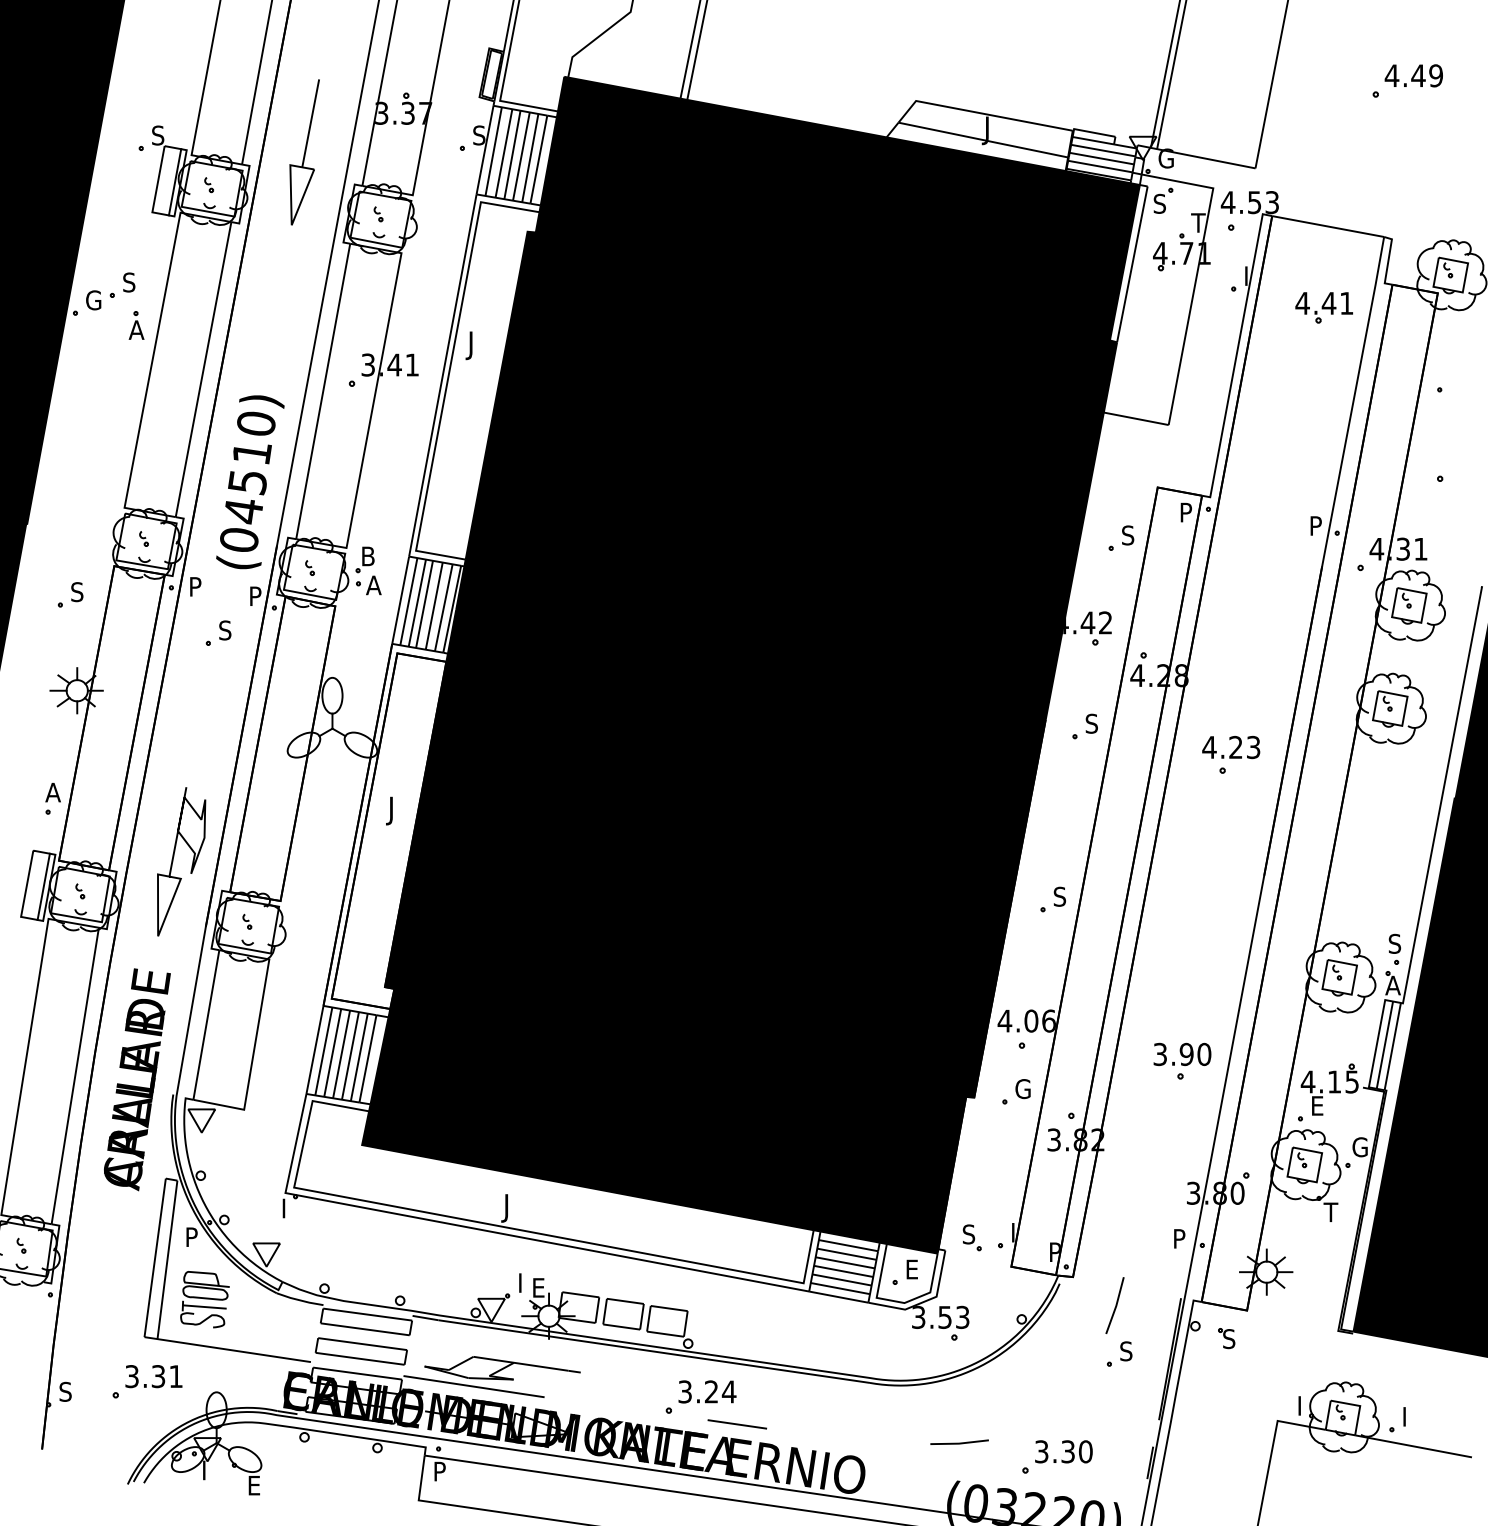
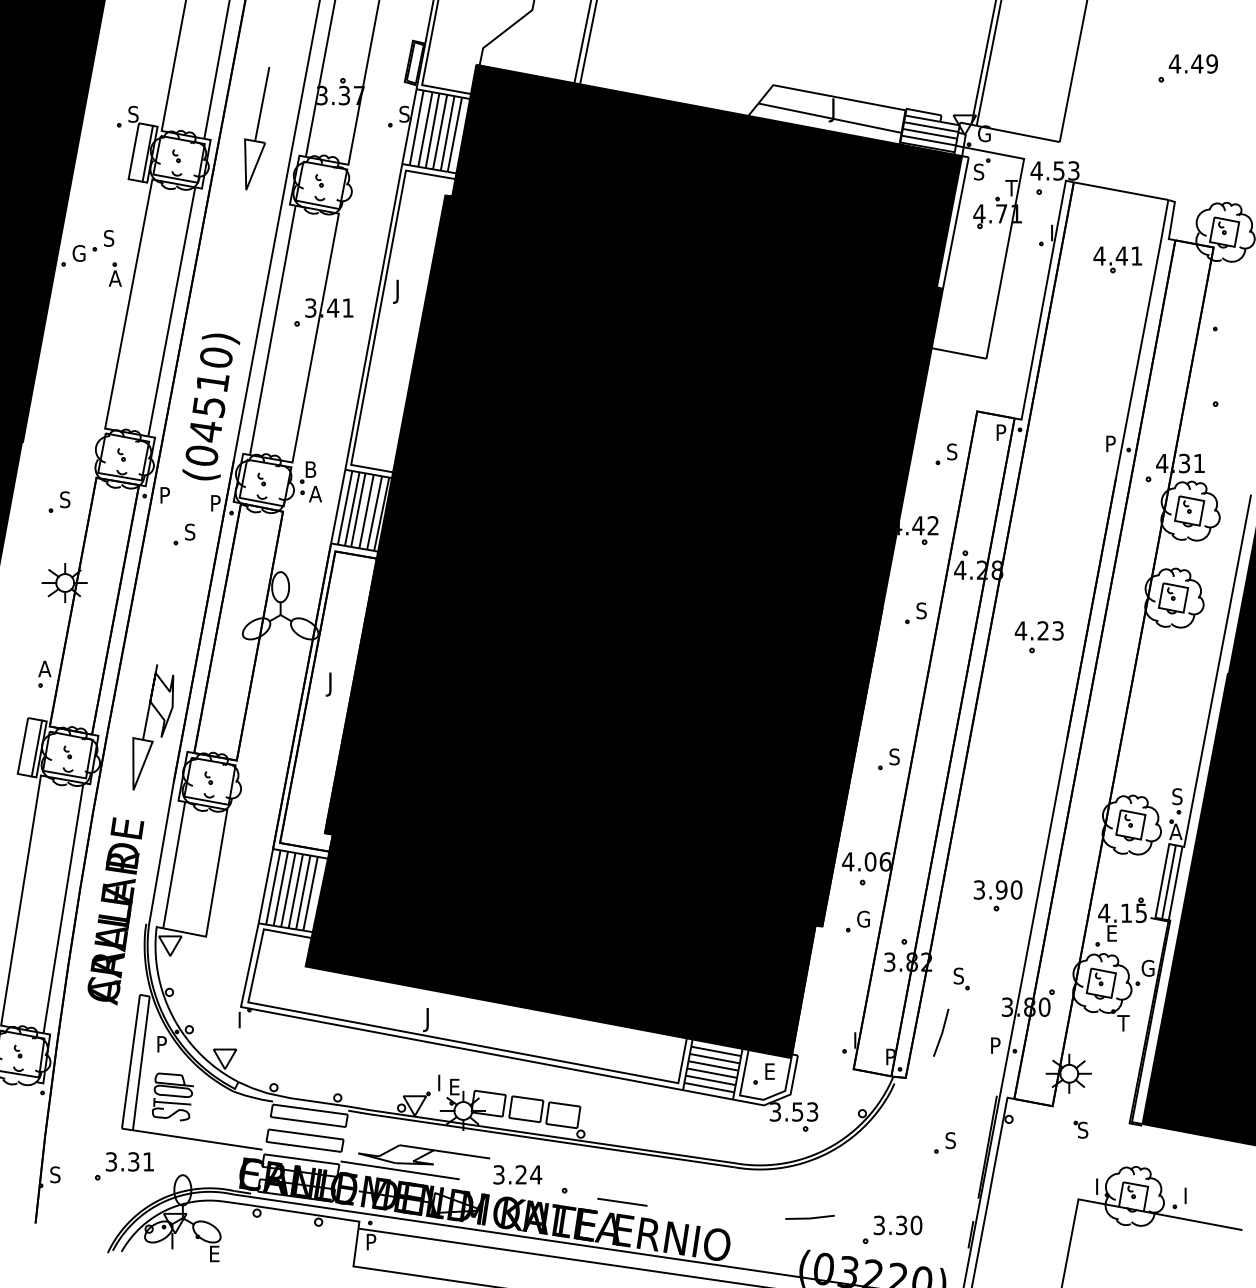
part: (971, 1237) -> (960, 978), moved
line: (1115, 1305) -> (941, 1032), moved
part: (1226, 1338) -> (1080, 1129), moved
text: (707, 1391) -> (517, 1174), moved

